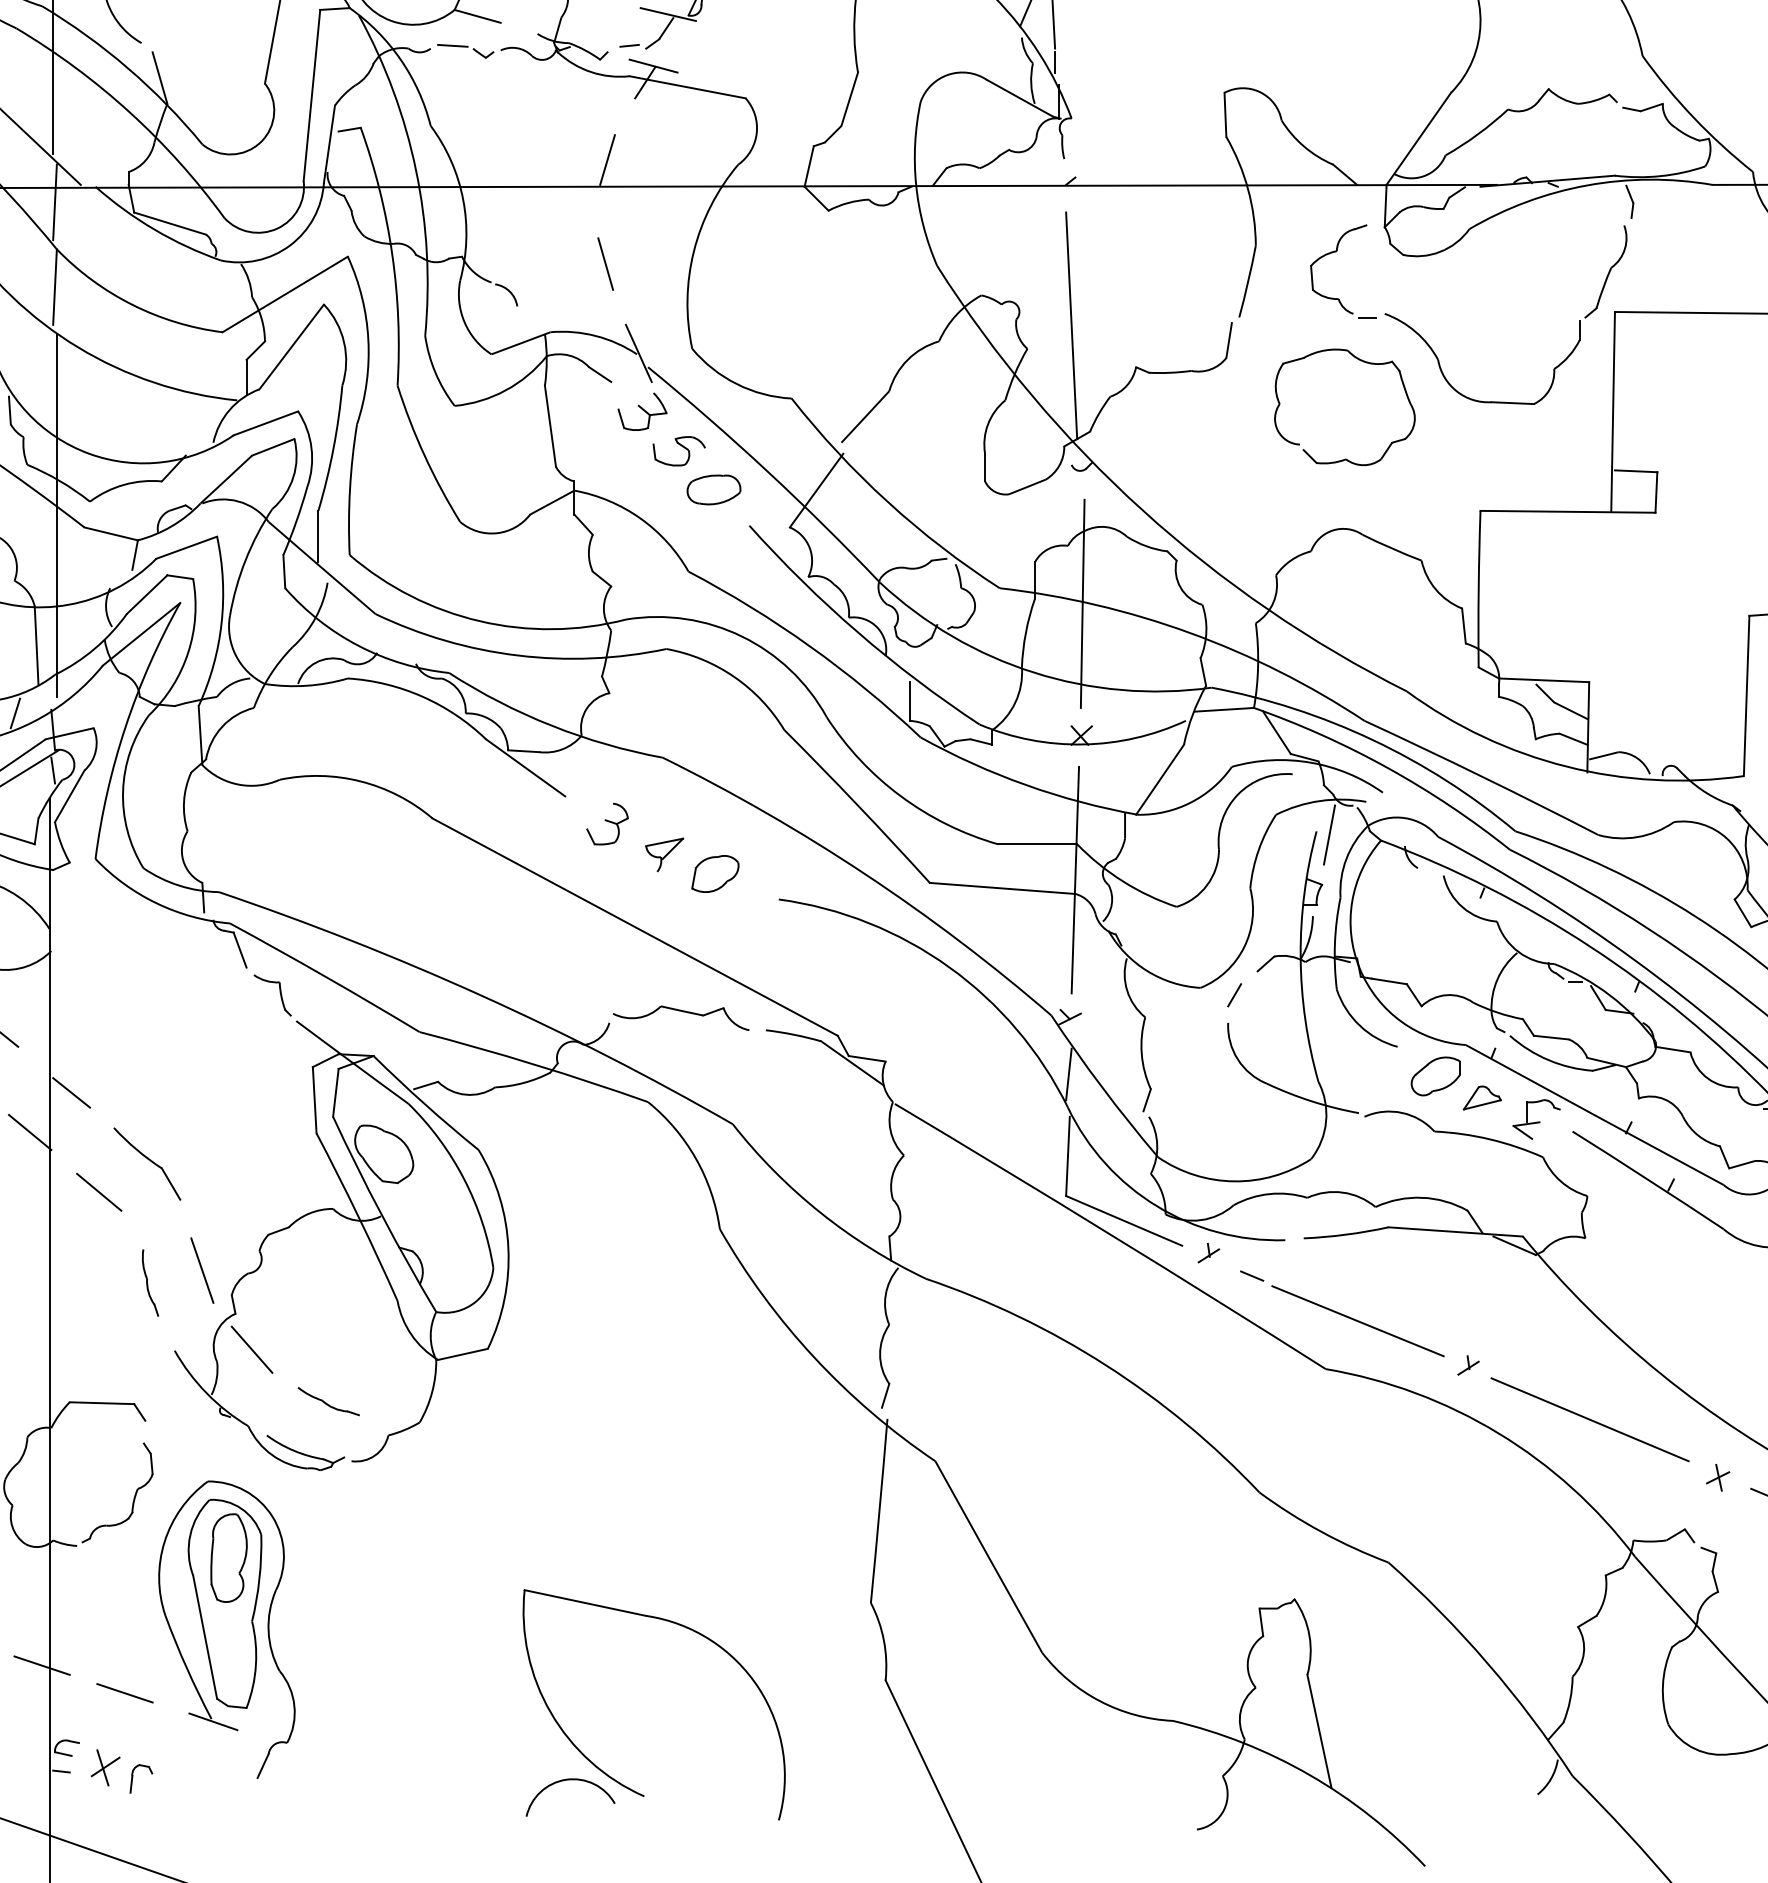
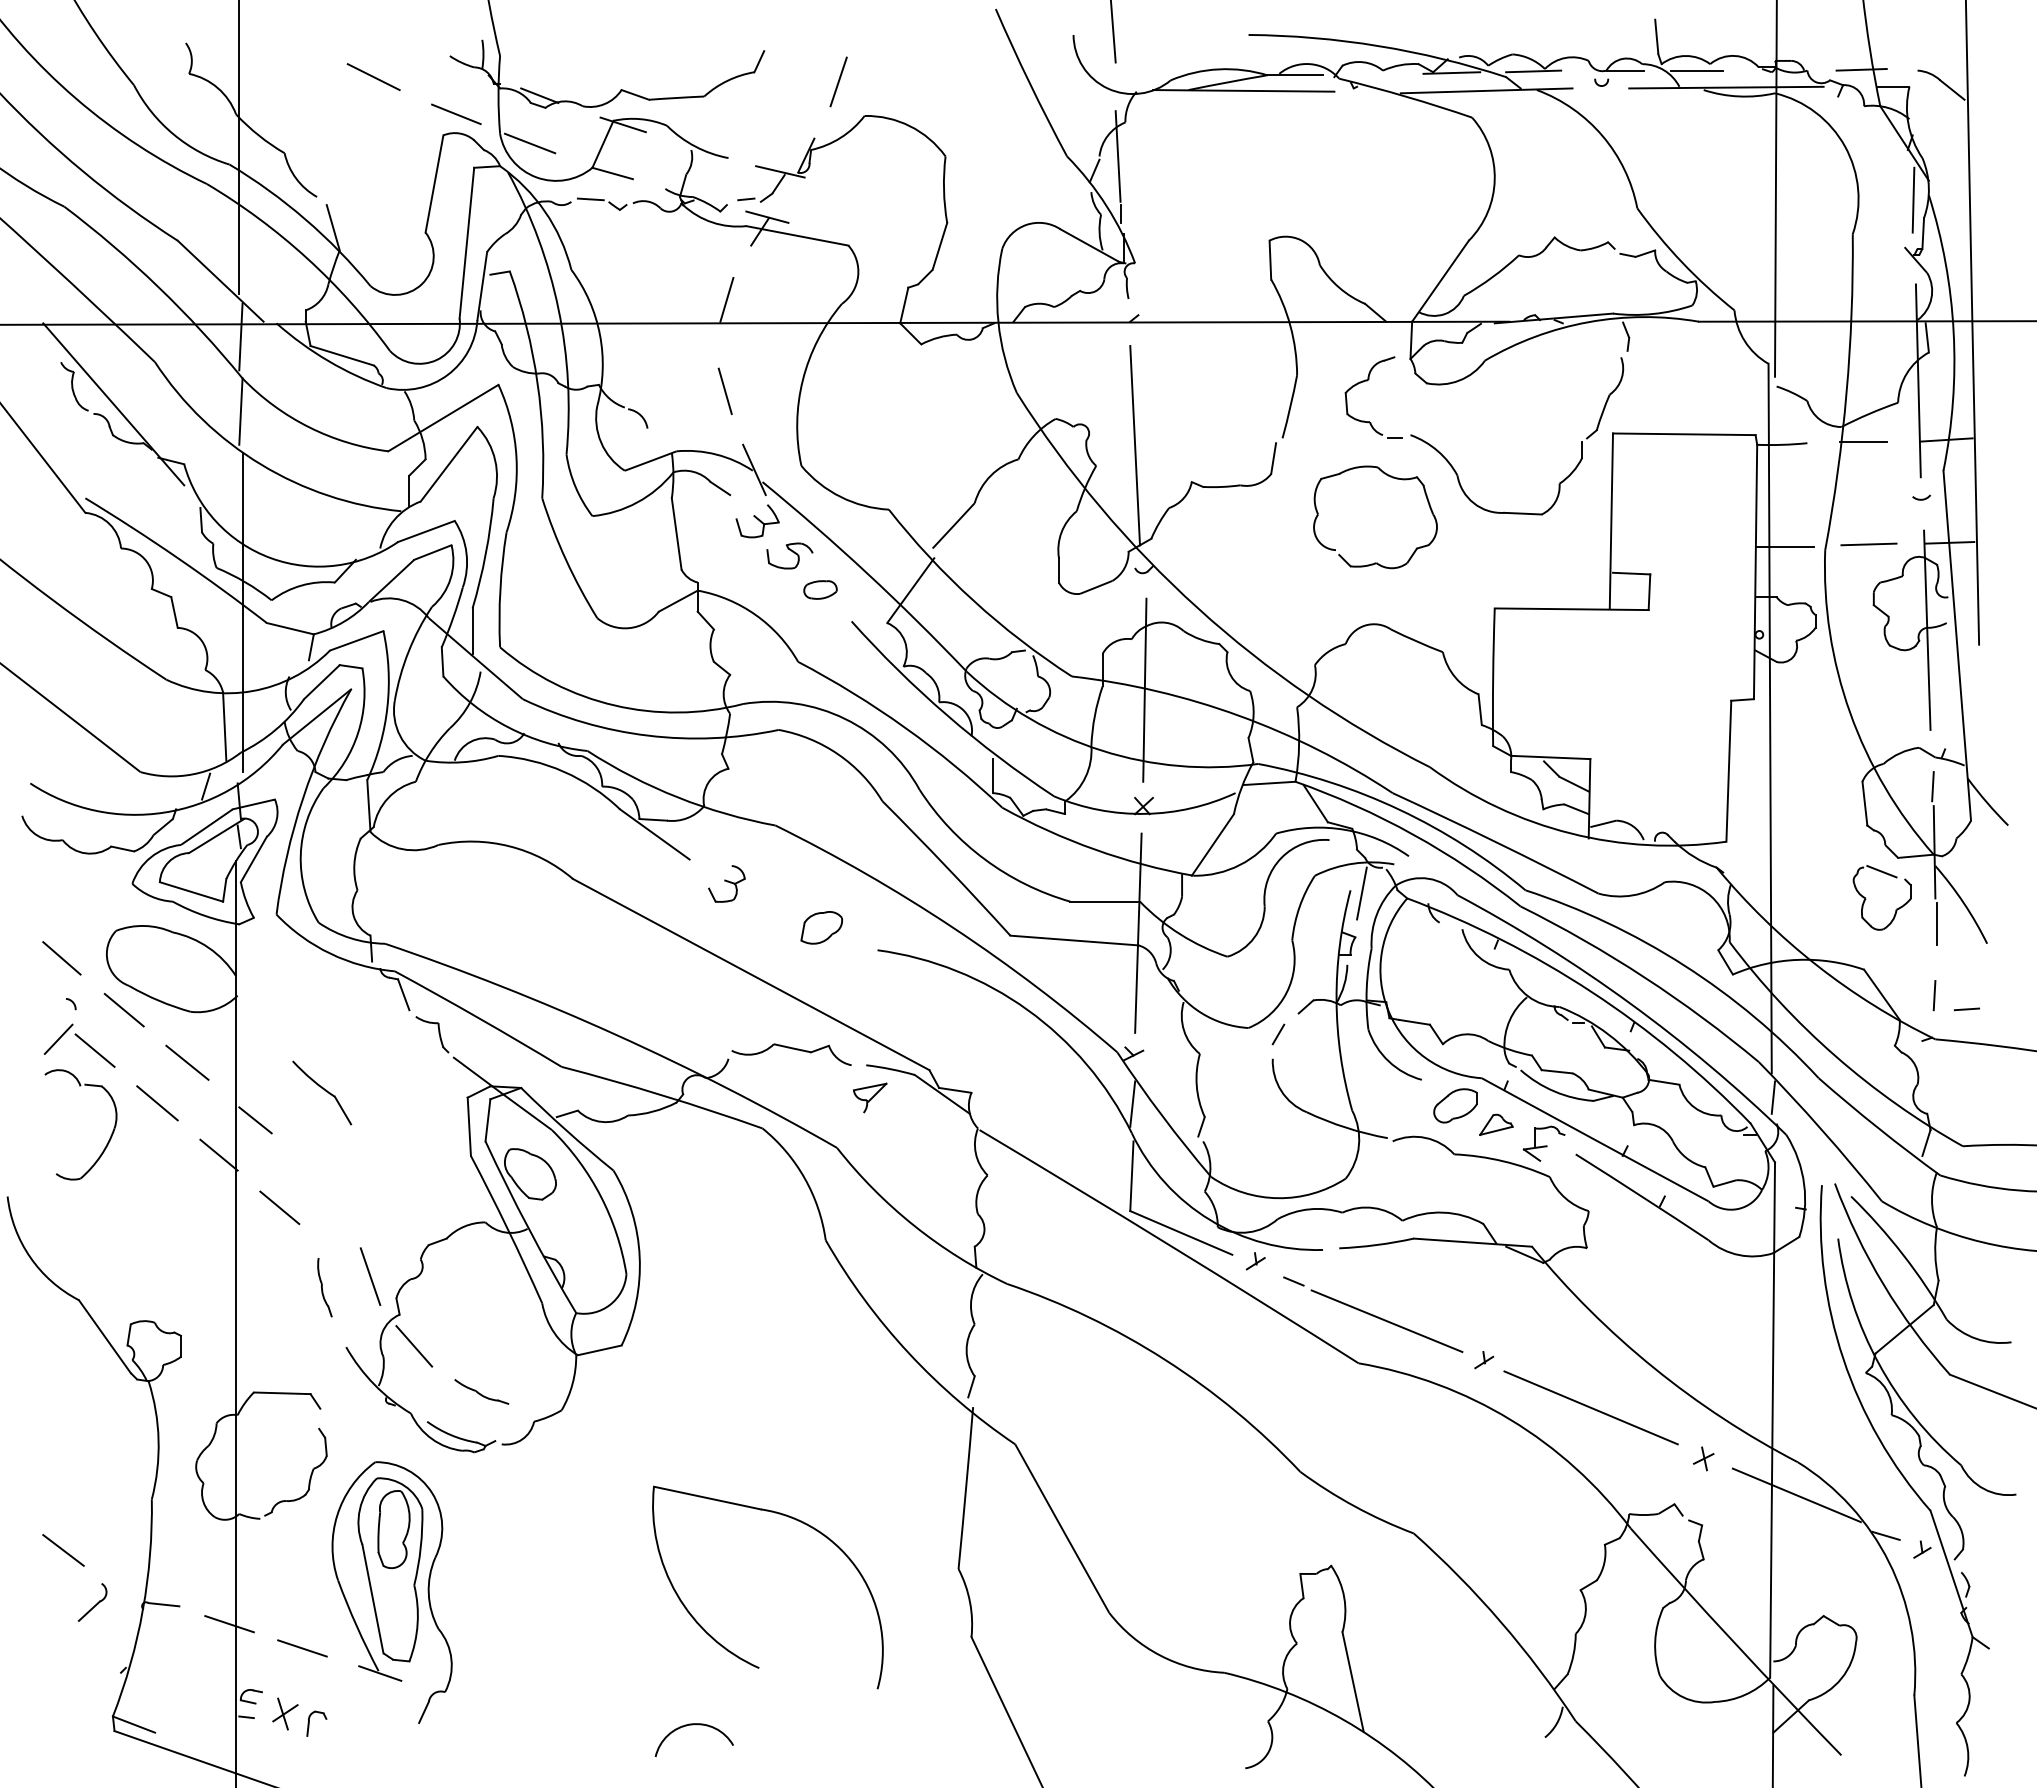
part: (713, 489) -> (820, 589), size x0.7
part: (665, 854) -> (870, 1097), moved
part: (147, 1163) -> (322, 1092), moved
part: (685, 1628) -> (795, 1520), moved

